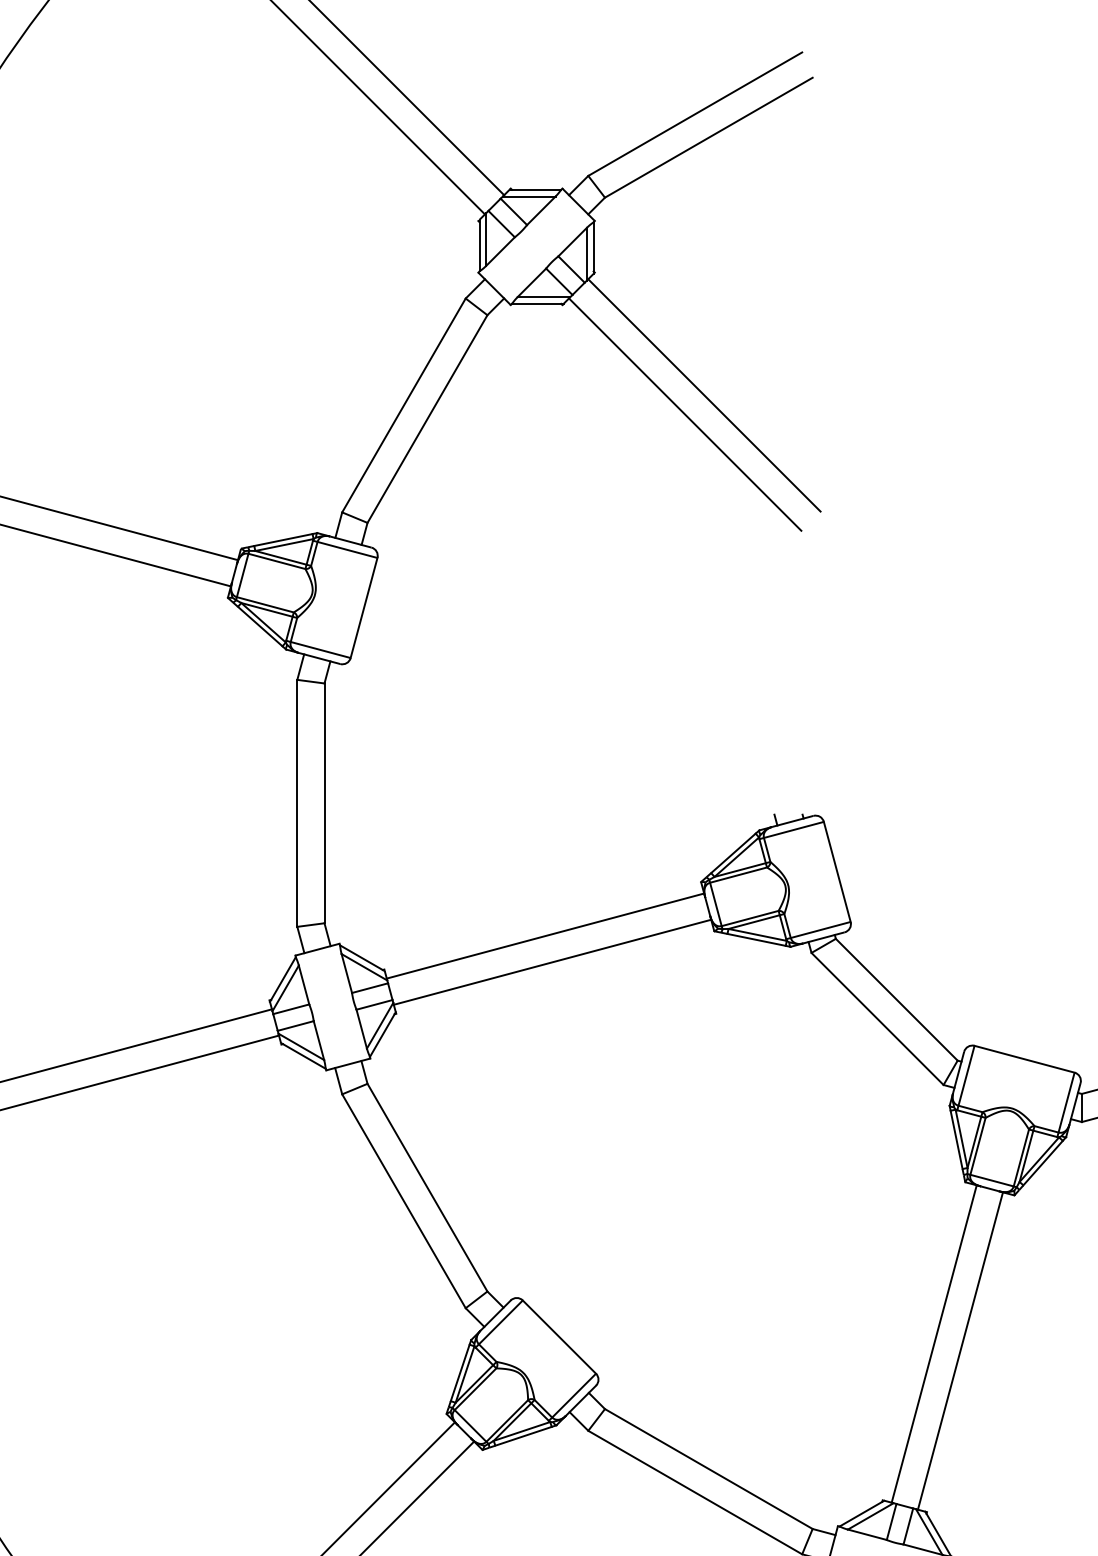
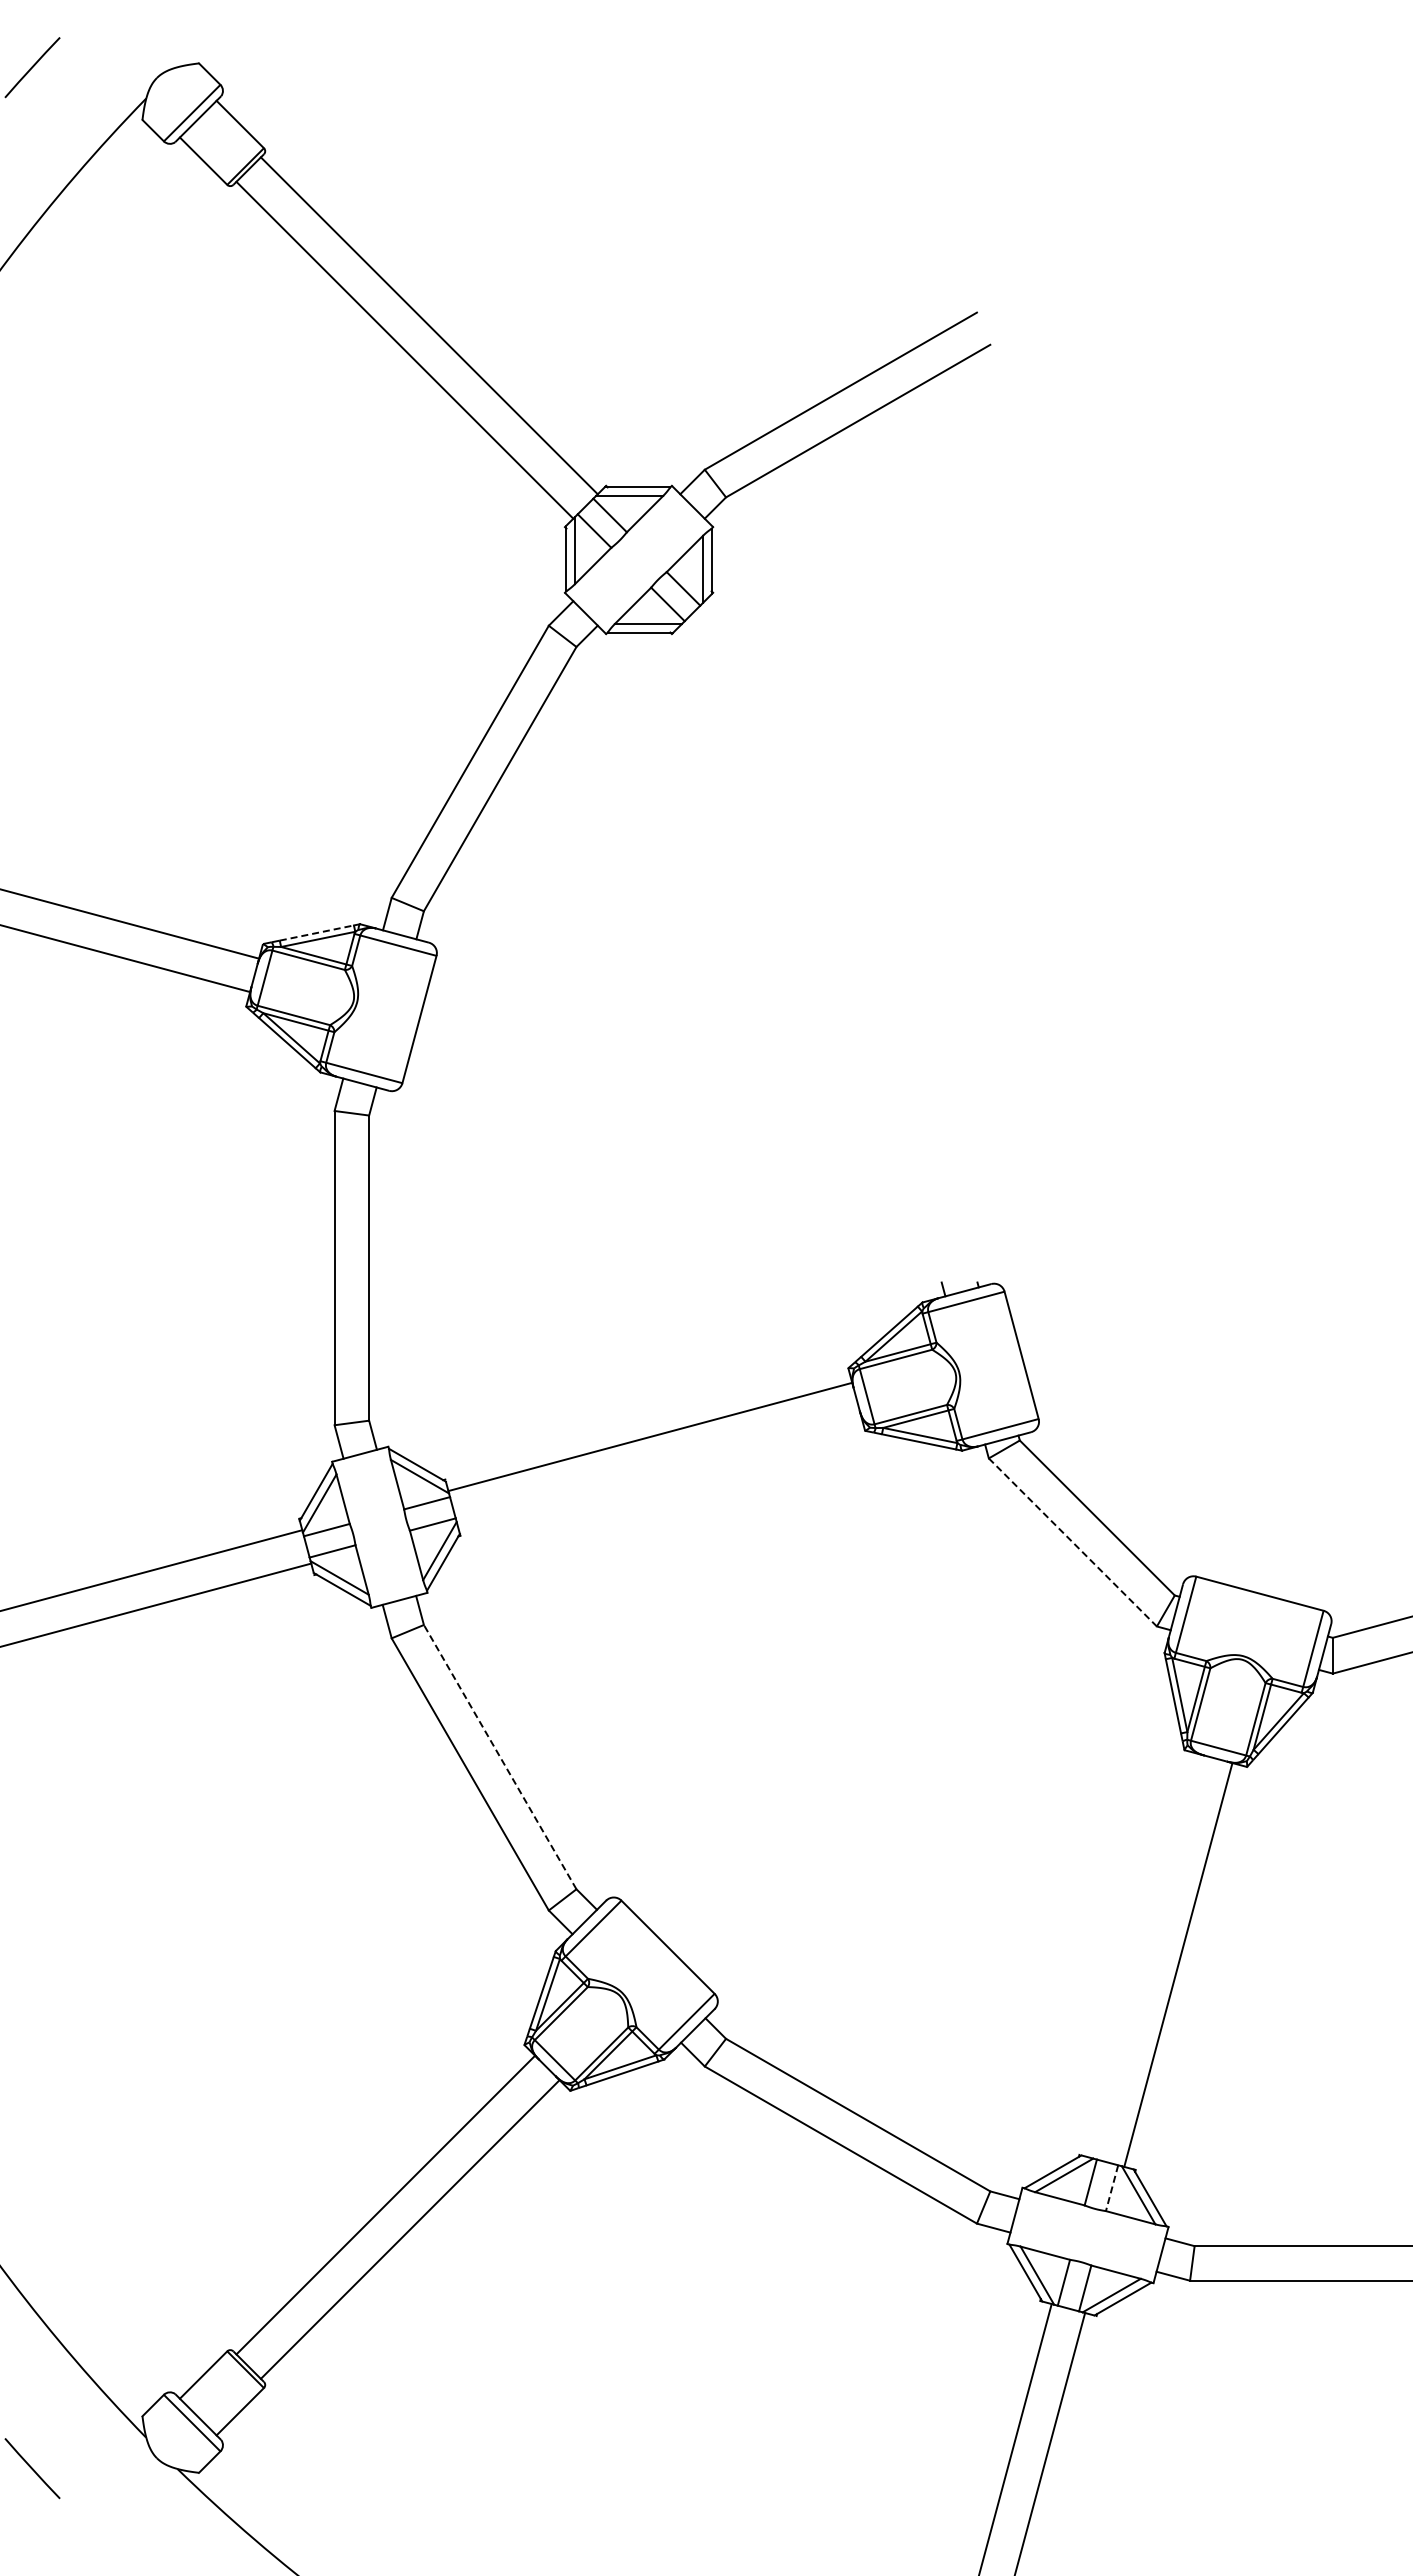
line: (704, 394) -> (852, 748), removed
line: (684, 414) -> (827, 773), removed
line: (283, 540) -> (316, 933), solid -> dashed
line: (552, 962) -> (659, 1470), removed
line: (877, 1019) -> (1072, 1542), solid -> dashed
line: (427, 1187) -> (500, 1757), solid -> dashed
line: (933, 1343) -> (1144, 1955), removed
line: (908, 1526) -> (1112, 2188), solid -> dashed

